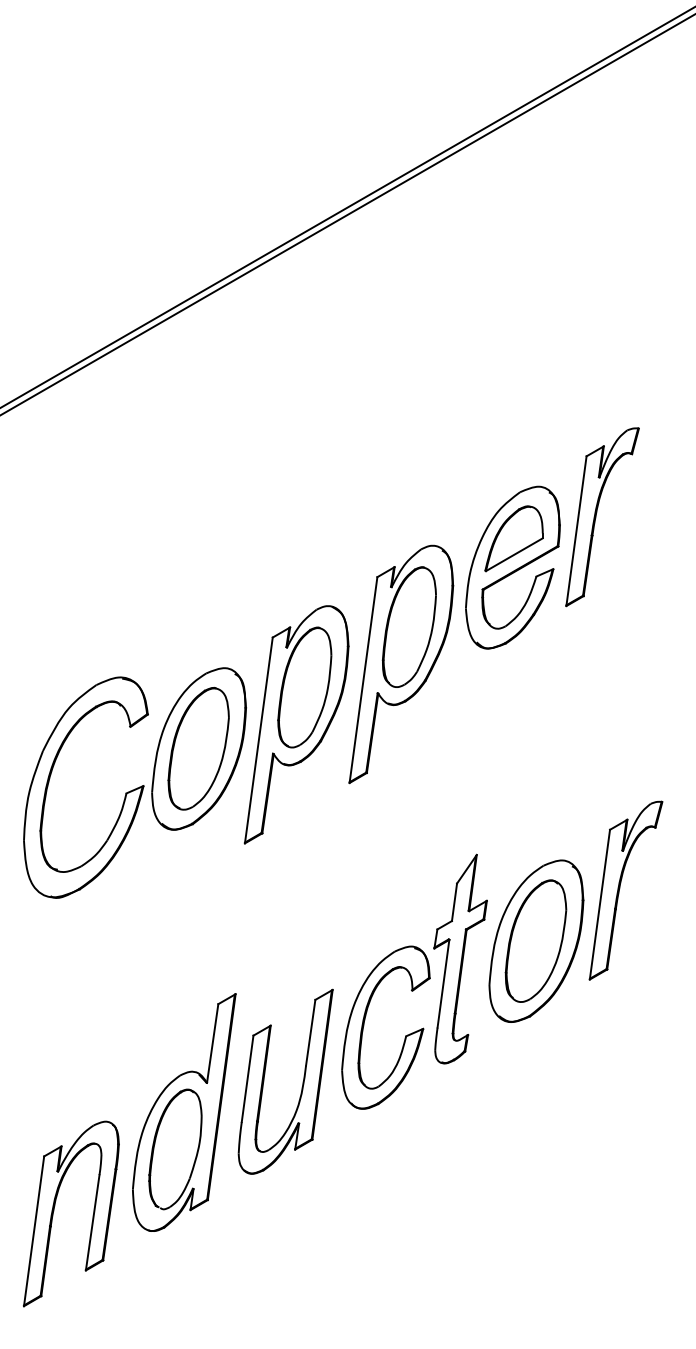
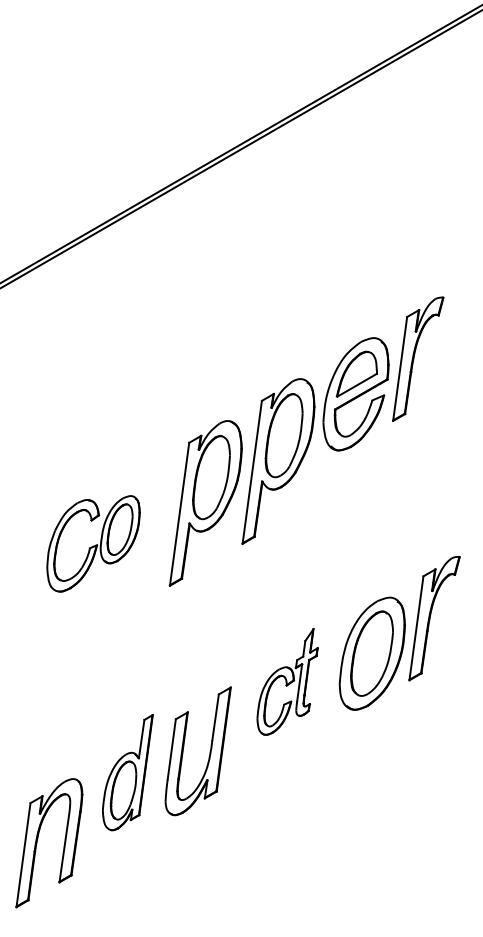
part: (134, 782) -> (93, 543), size x0.6
part: (414, 981) -> (287, 681), size x0.6
part: (183, 1112) -> (127, 772), size x0.7

